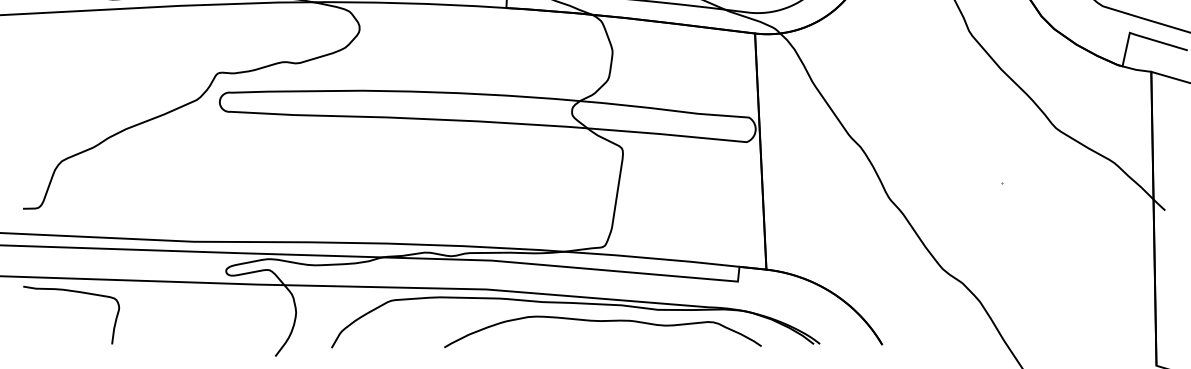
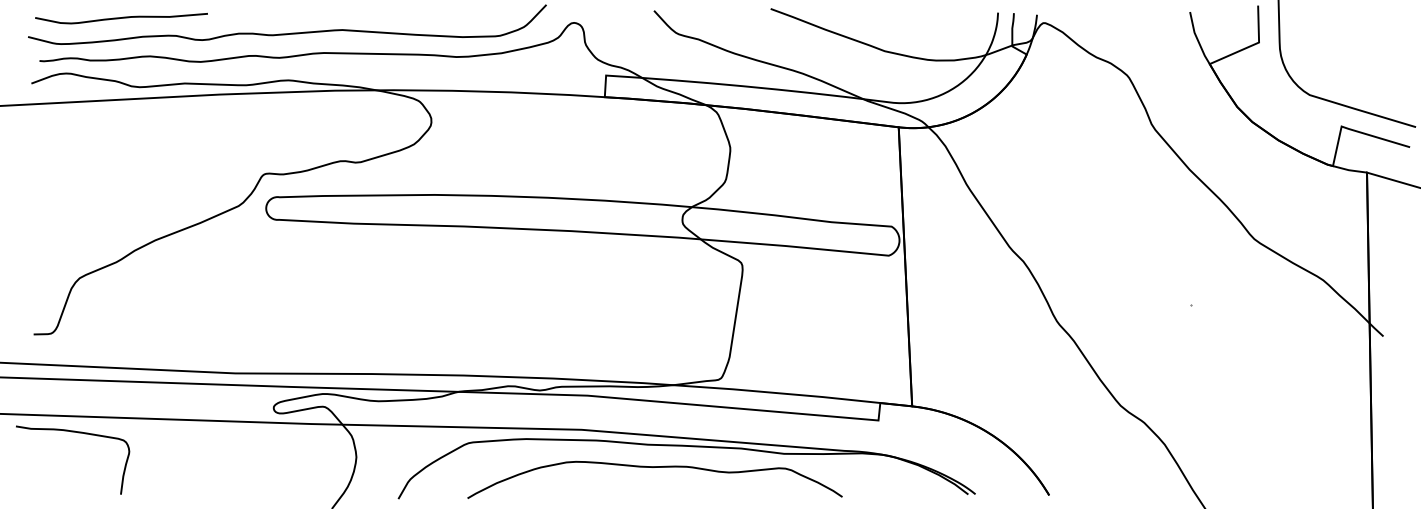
curve: (76, 292) -> (78, 433), moved
curve: (602, 321) -> (654, 467), moved

